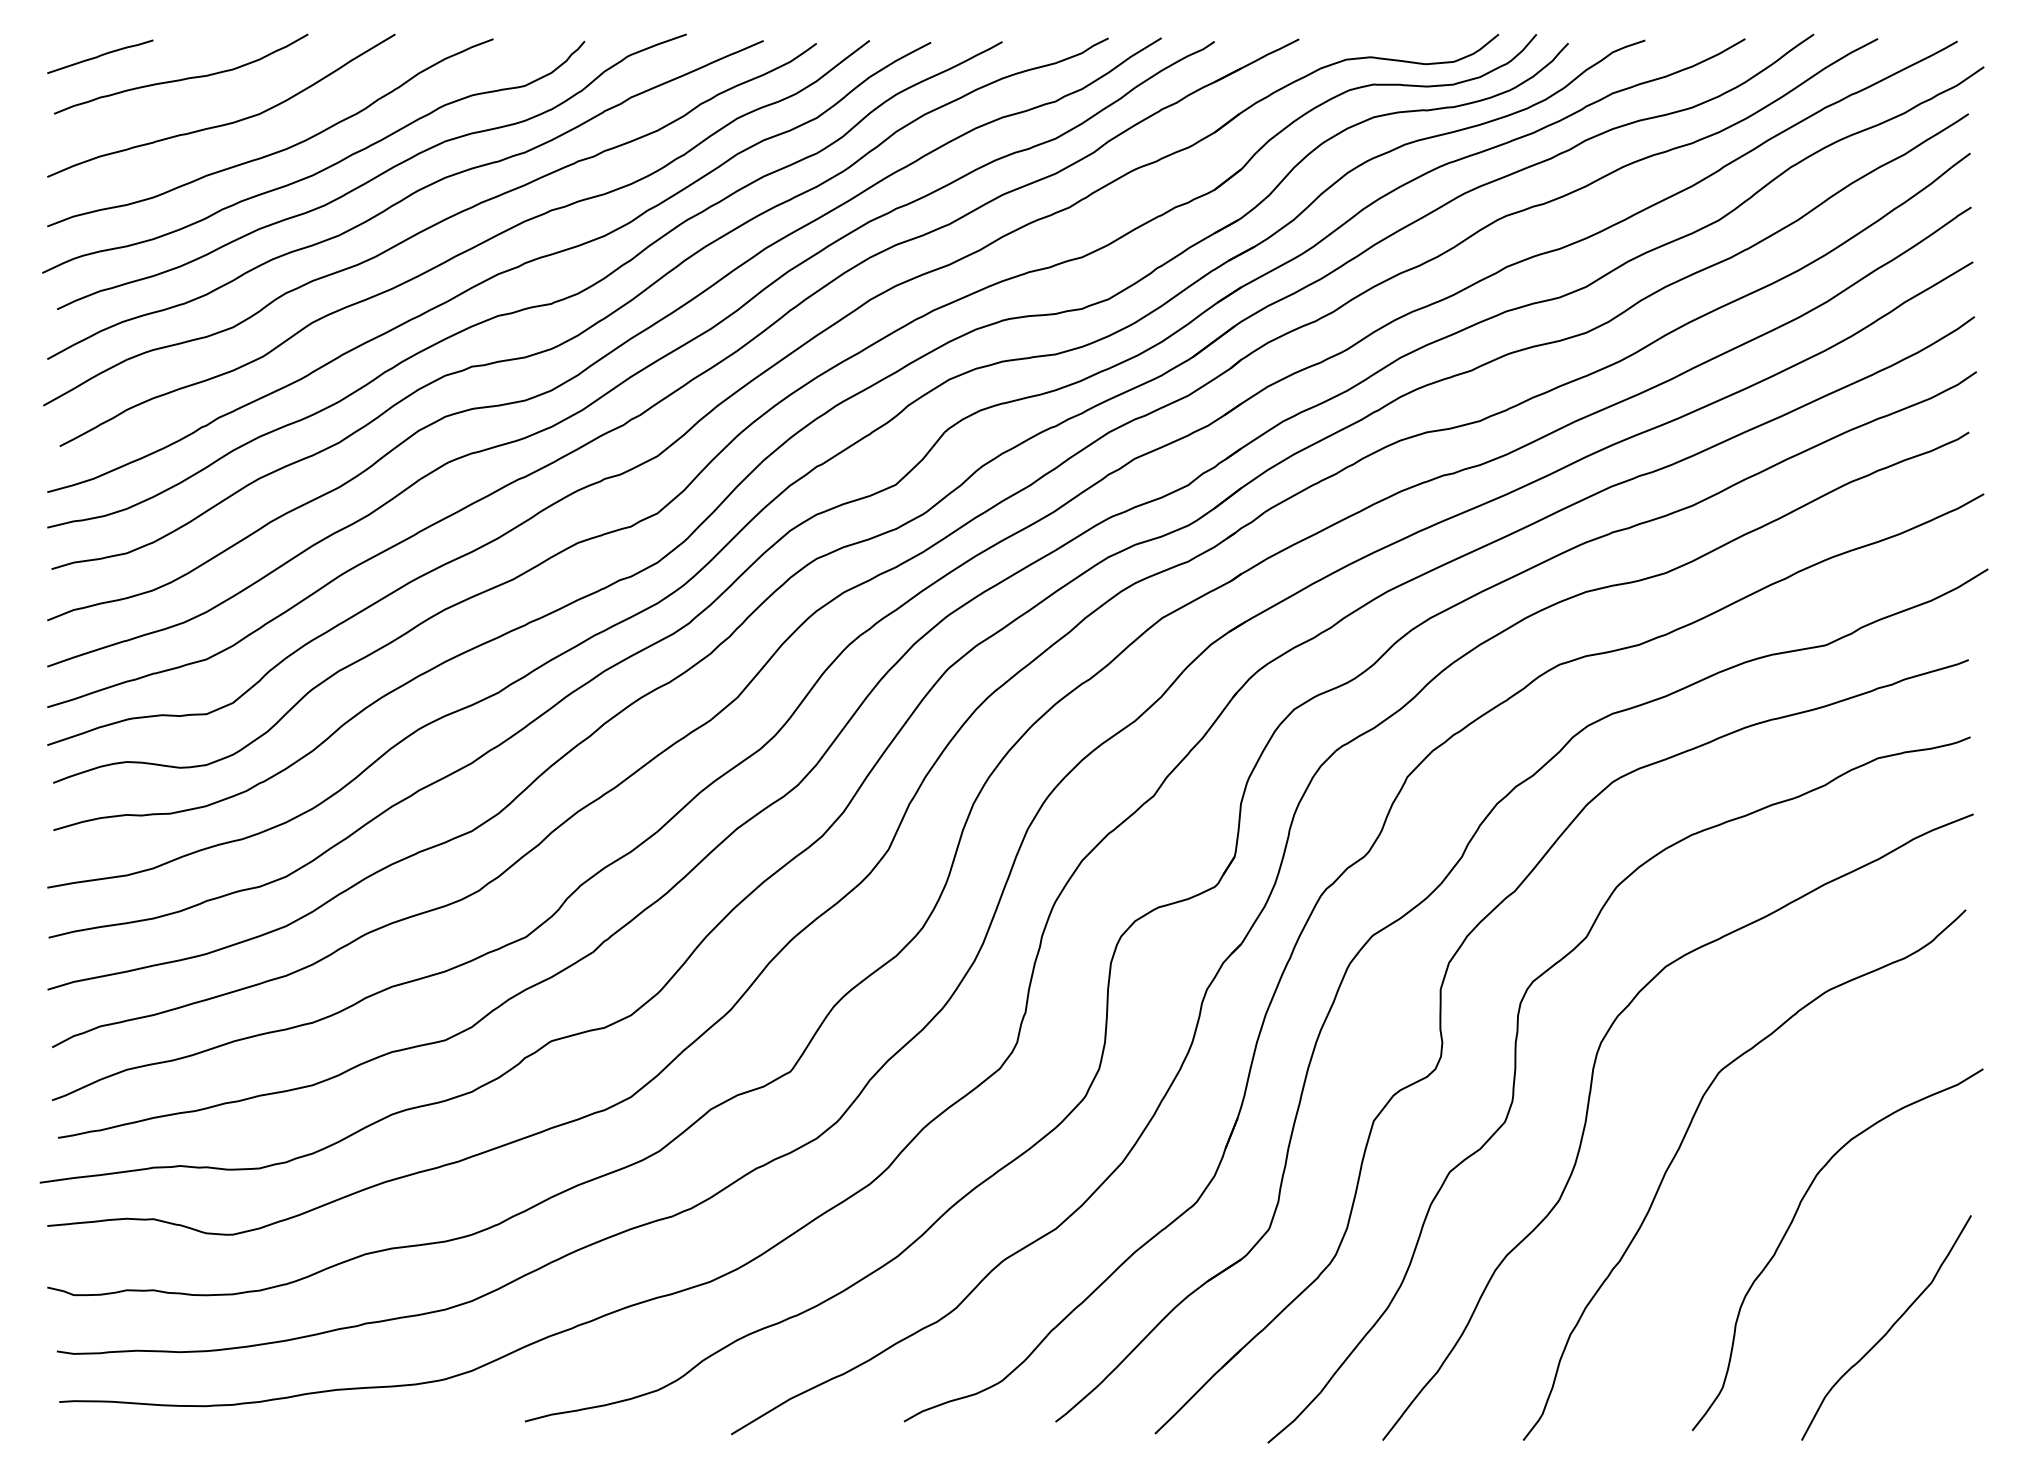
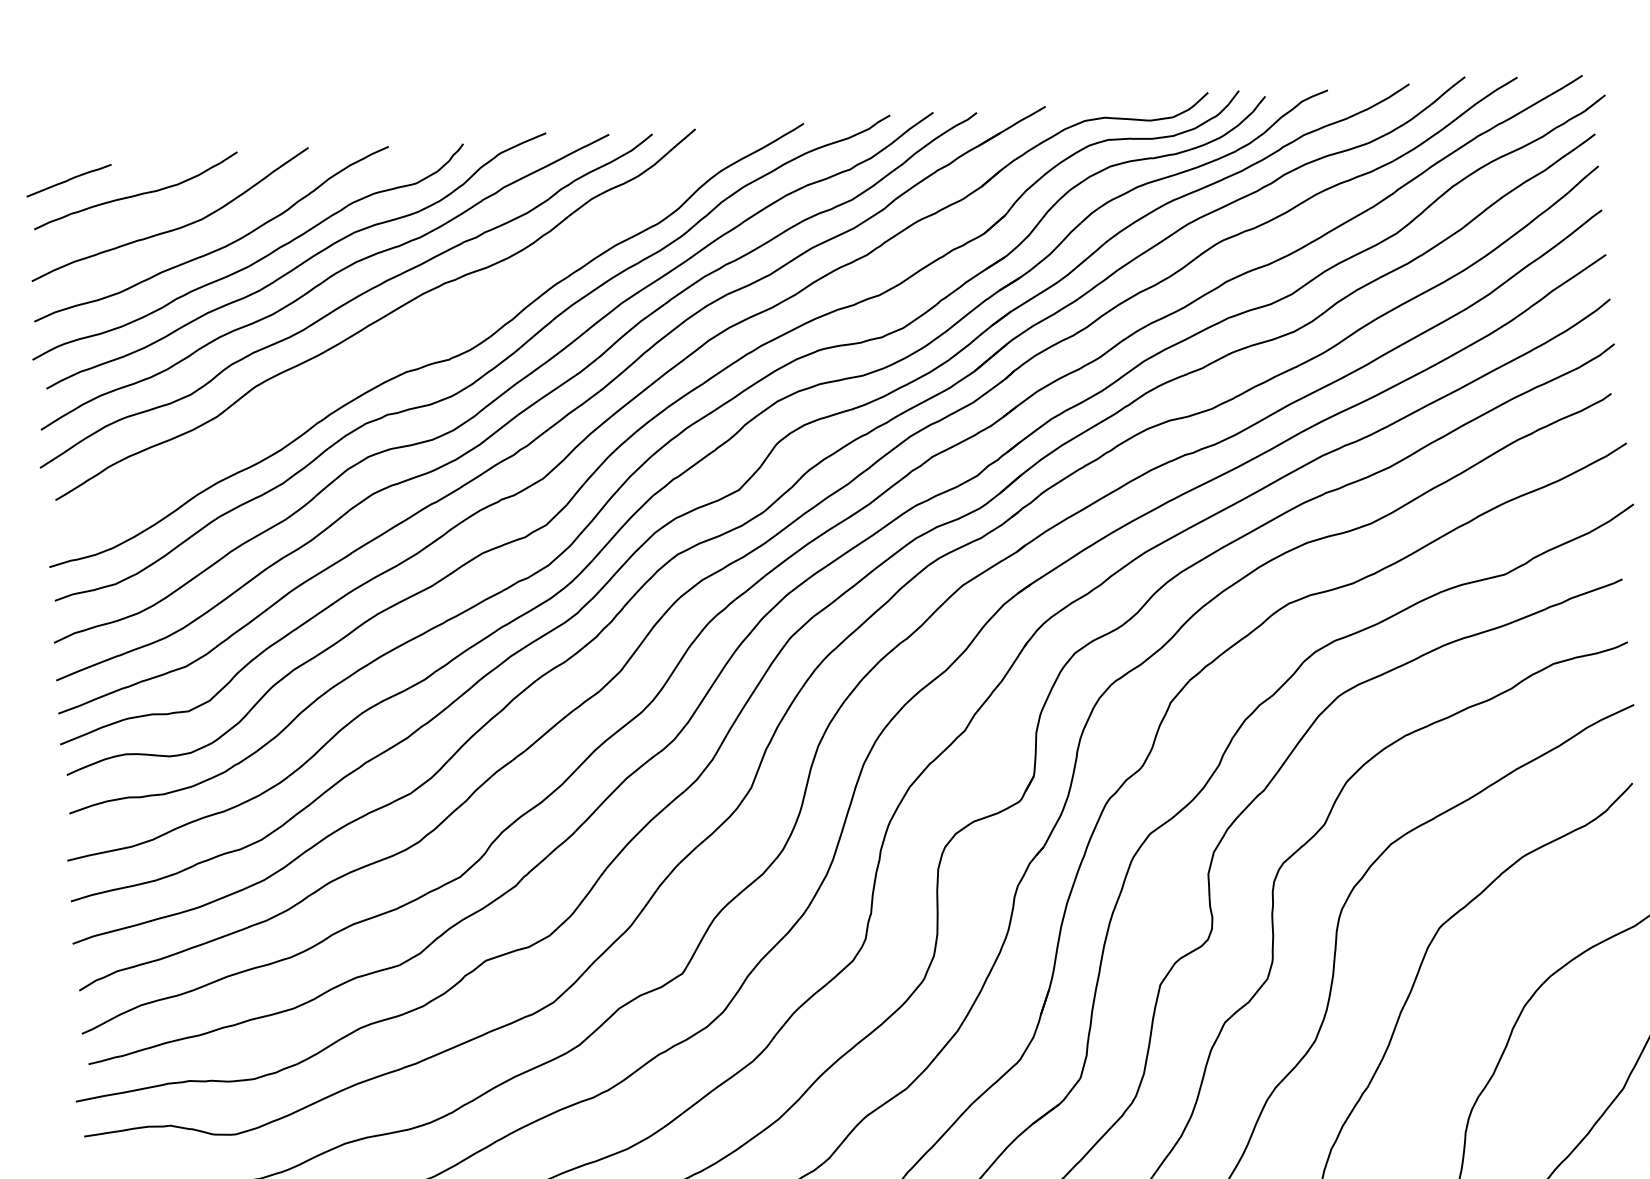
curve: (493, 275) -> (400, 339), removed

